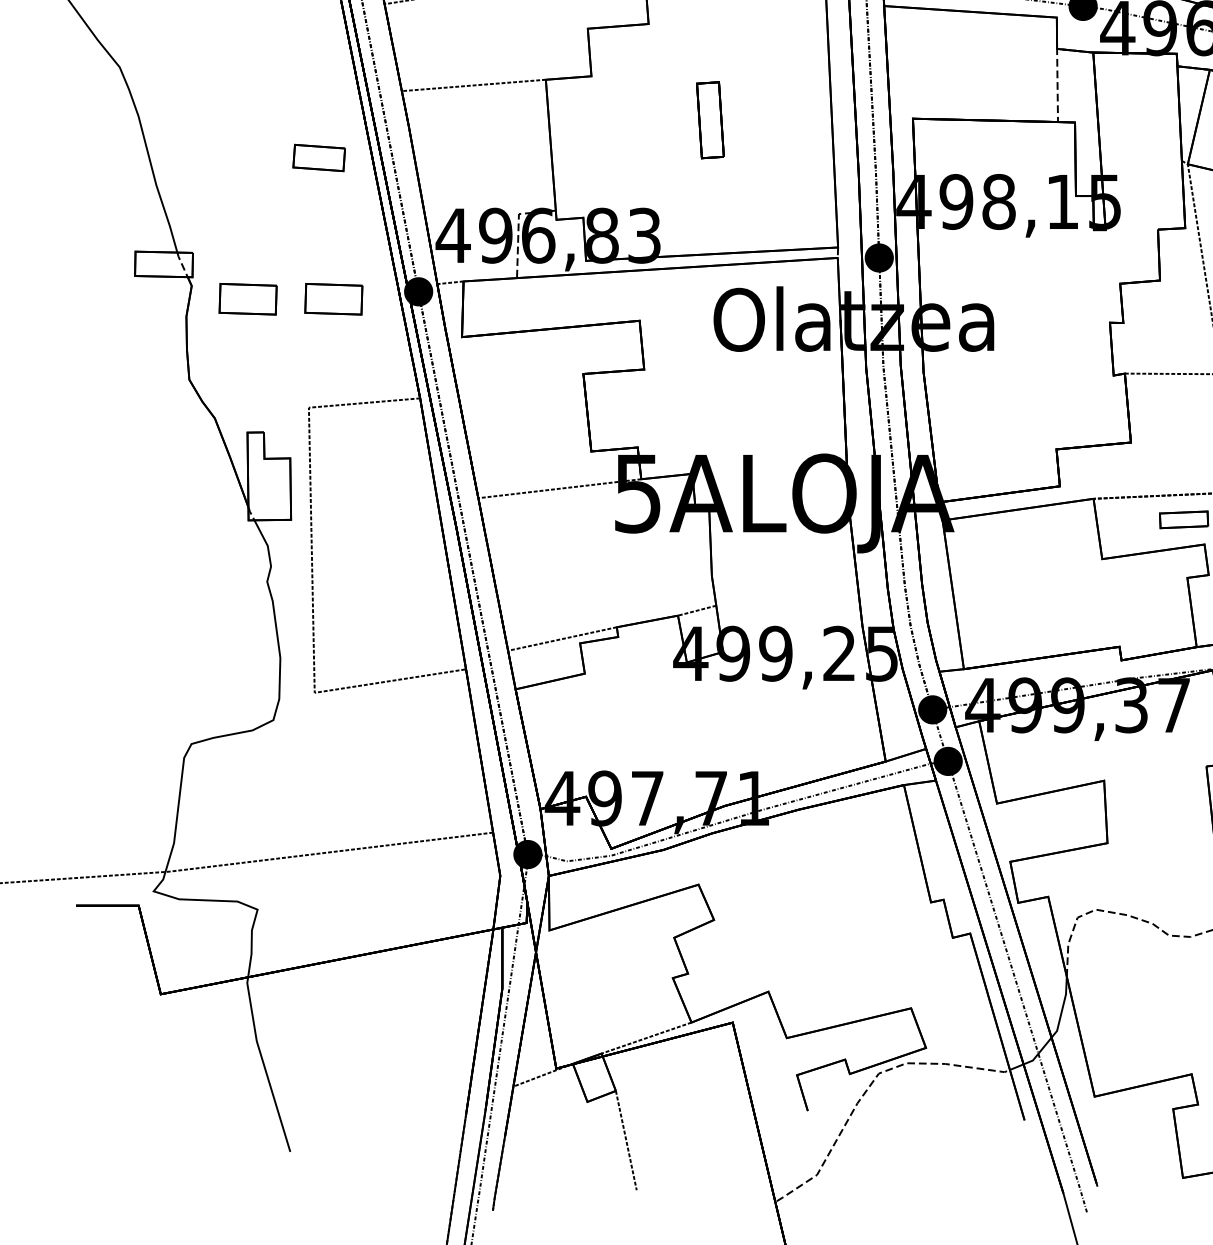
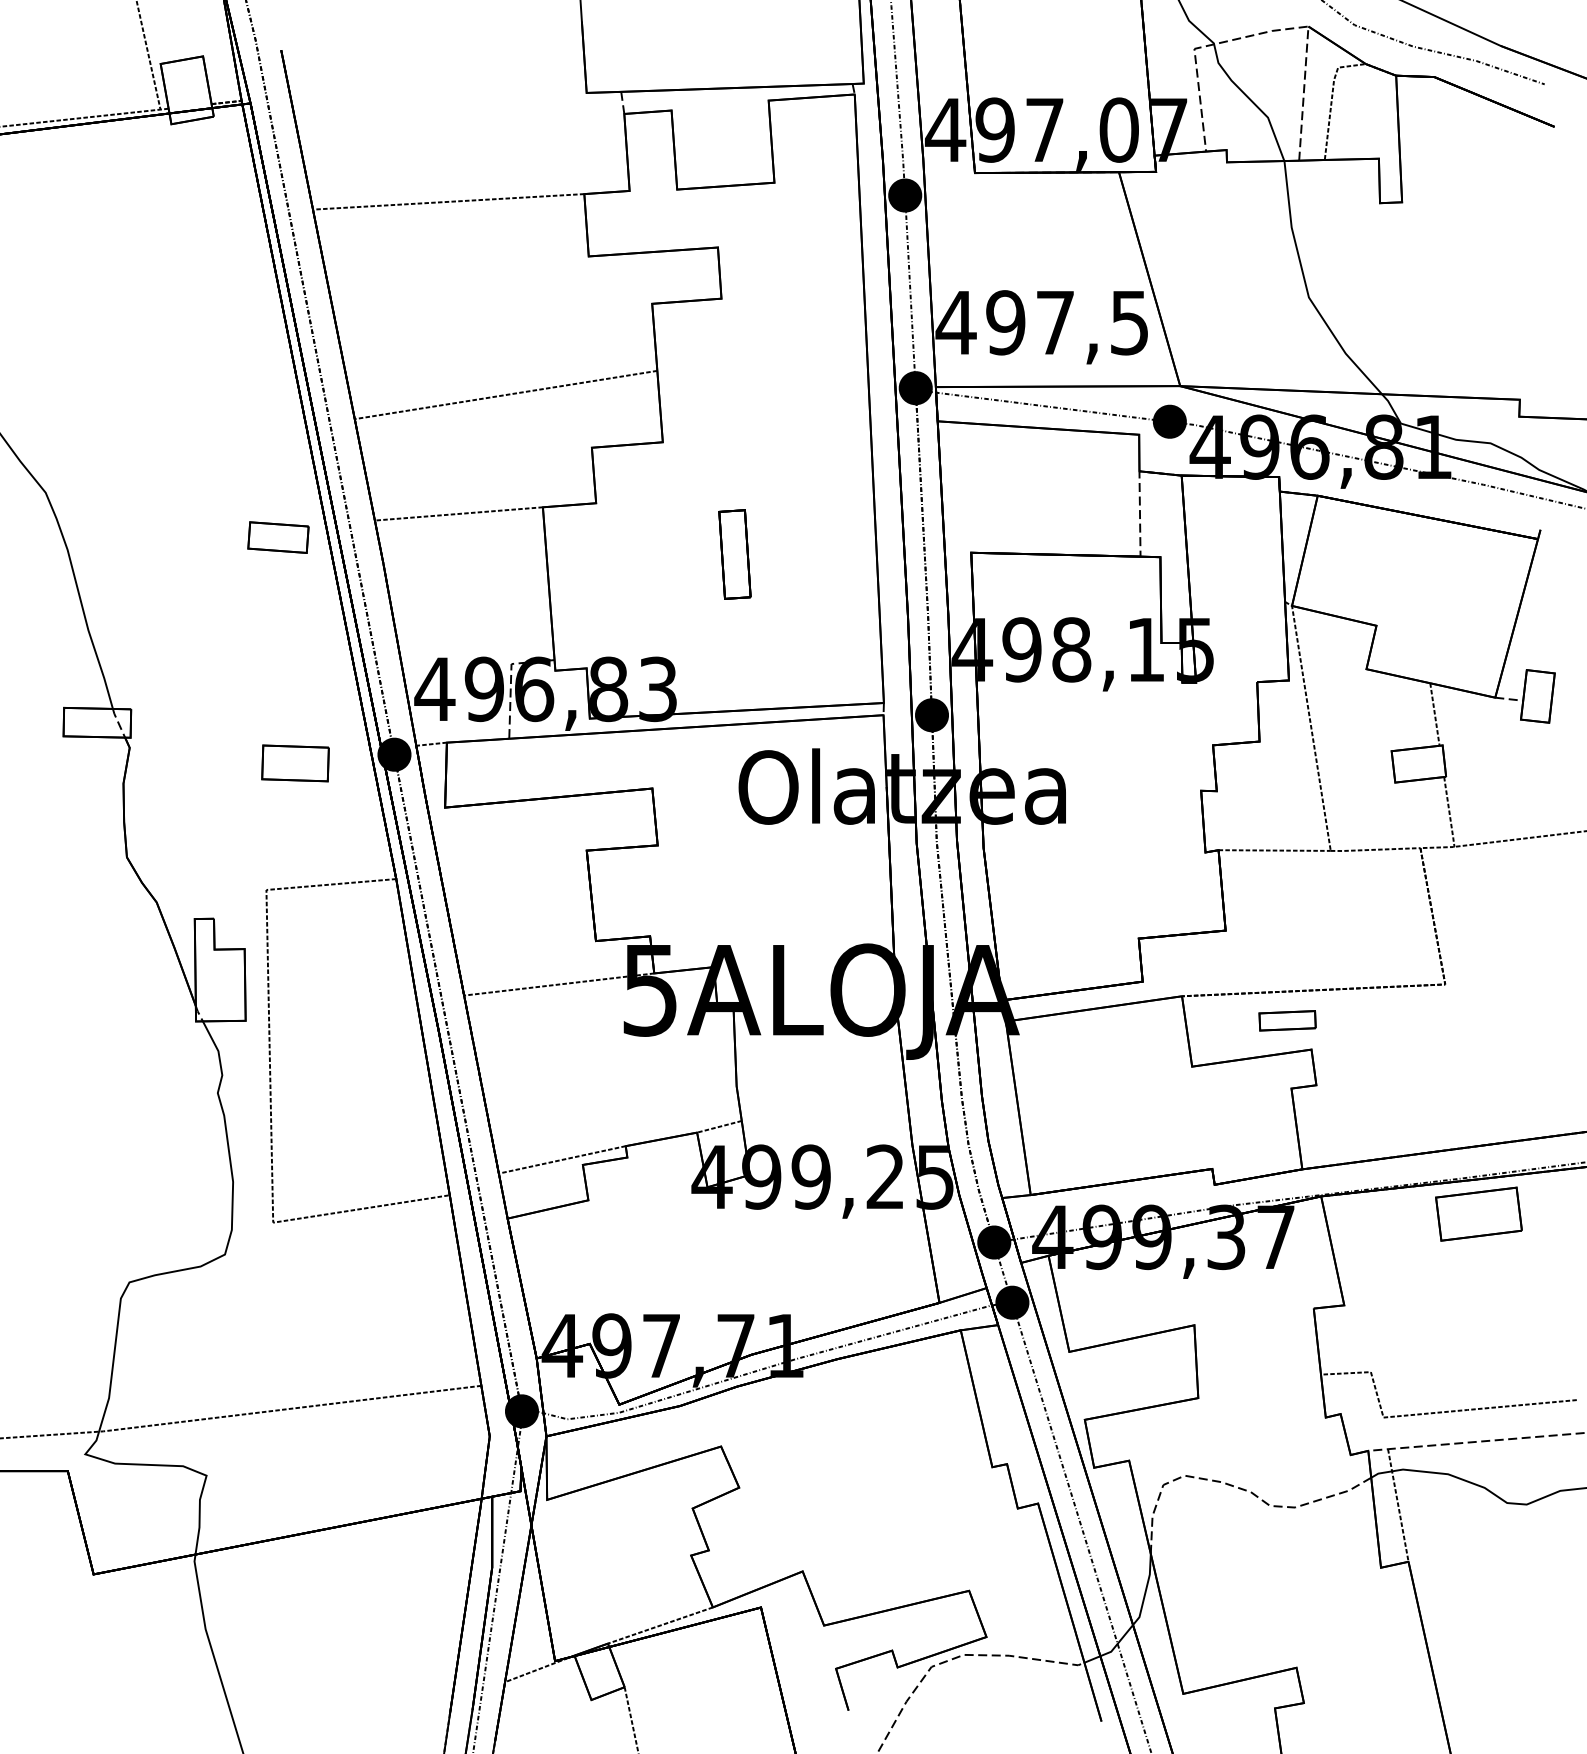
part: (319, 157) -> (278, 537), moved
part: (248, 299) -> (195, 763), removed

